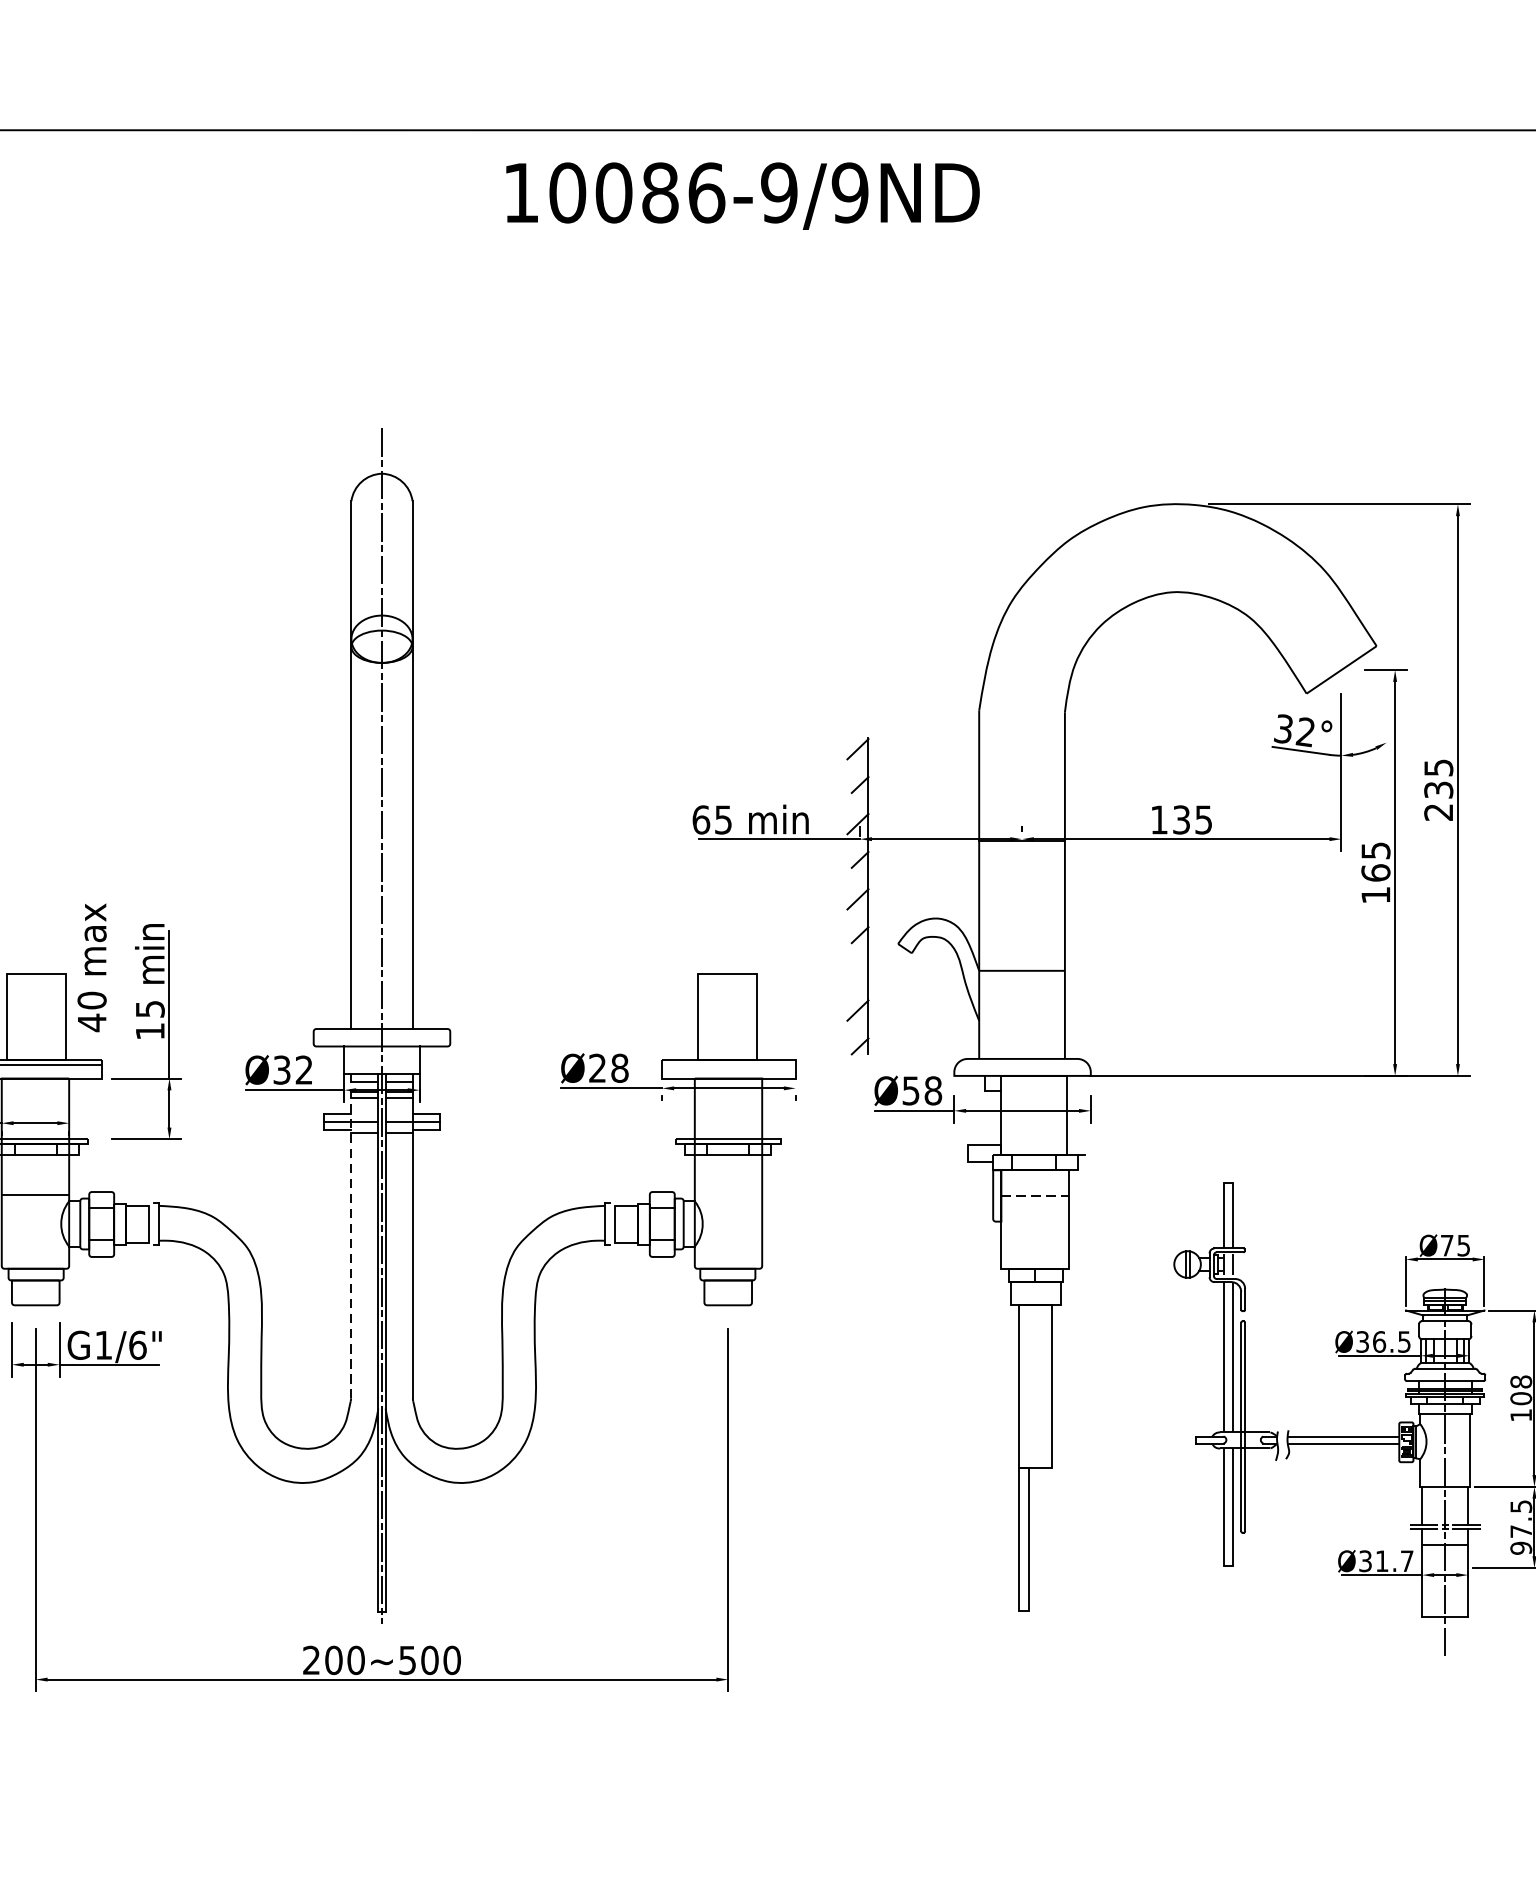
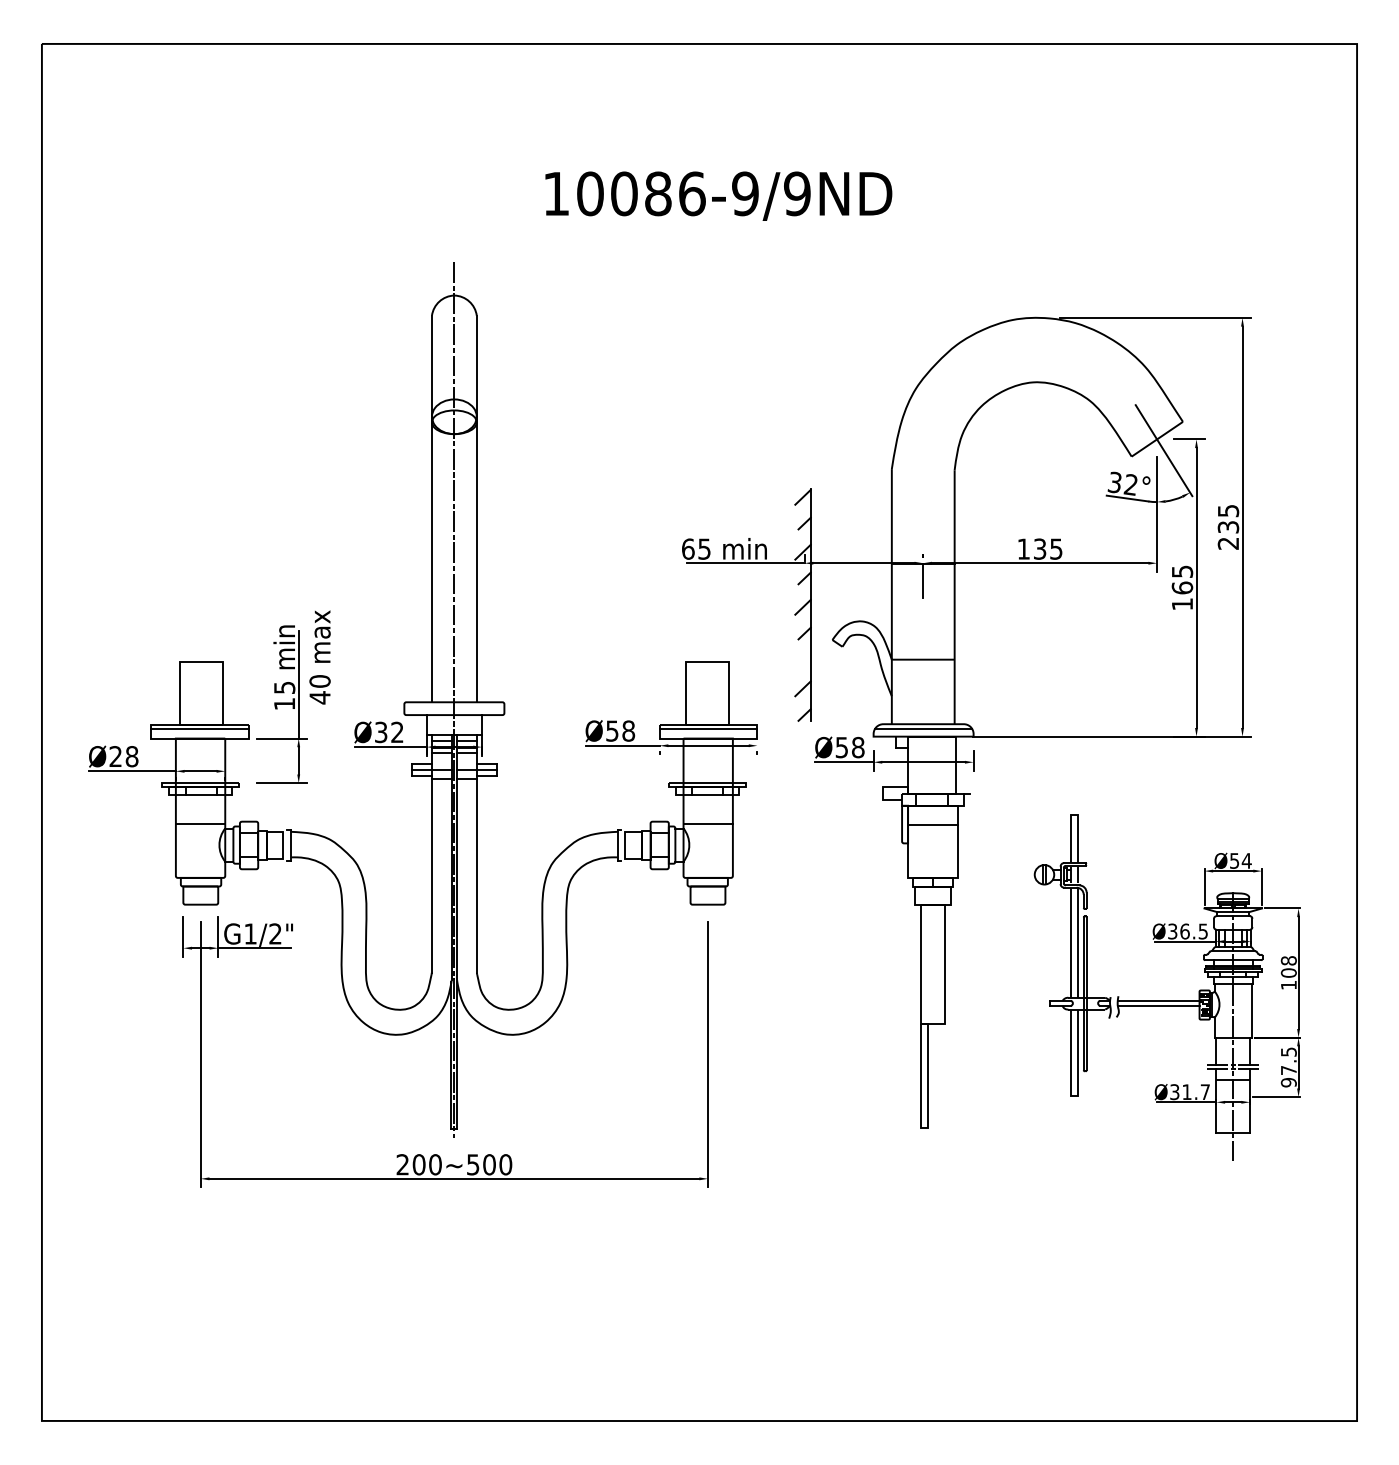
text: (742, 195) -> (718, 195), moved
line: (1350, 685) -> (1163, 450), added
line: (1022, 862) -> (923, 580), added
text: (91, 967) -> (319, 657), moved
line: (728, 1064) -> (708, 728), added
line: (1022, 1064) -> (923, 728), added
text: (597, 1067) -> (612, 730), Ø28 -> Ø58
line: (727, 1195) -> (707, 824), added
line: (1034, 1195) -> (932, 824), dashed -> solid
line: (350, 1235) -> (431, 853), dashed -> solid
text: (1455, 1244) -> (1240, 860), Ø75 -> Ø54
text: (137, 1344) -> (275, 933), G1/6" -> G1/2"

